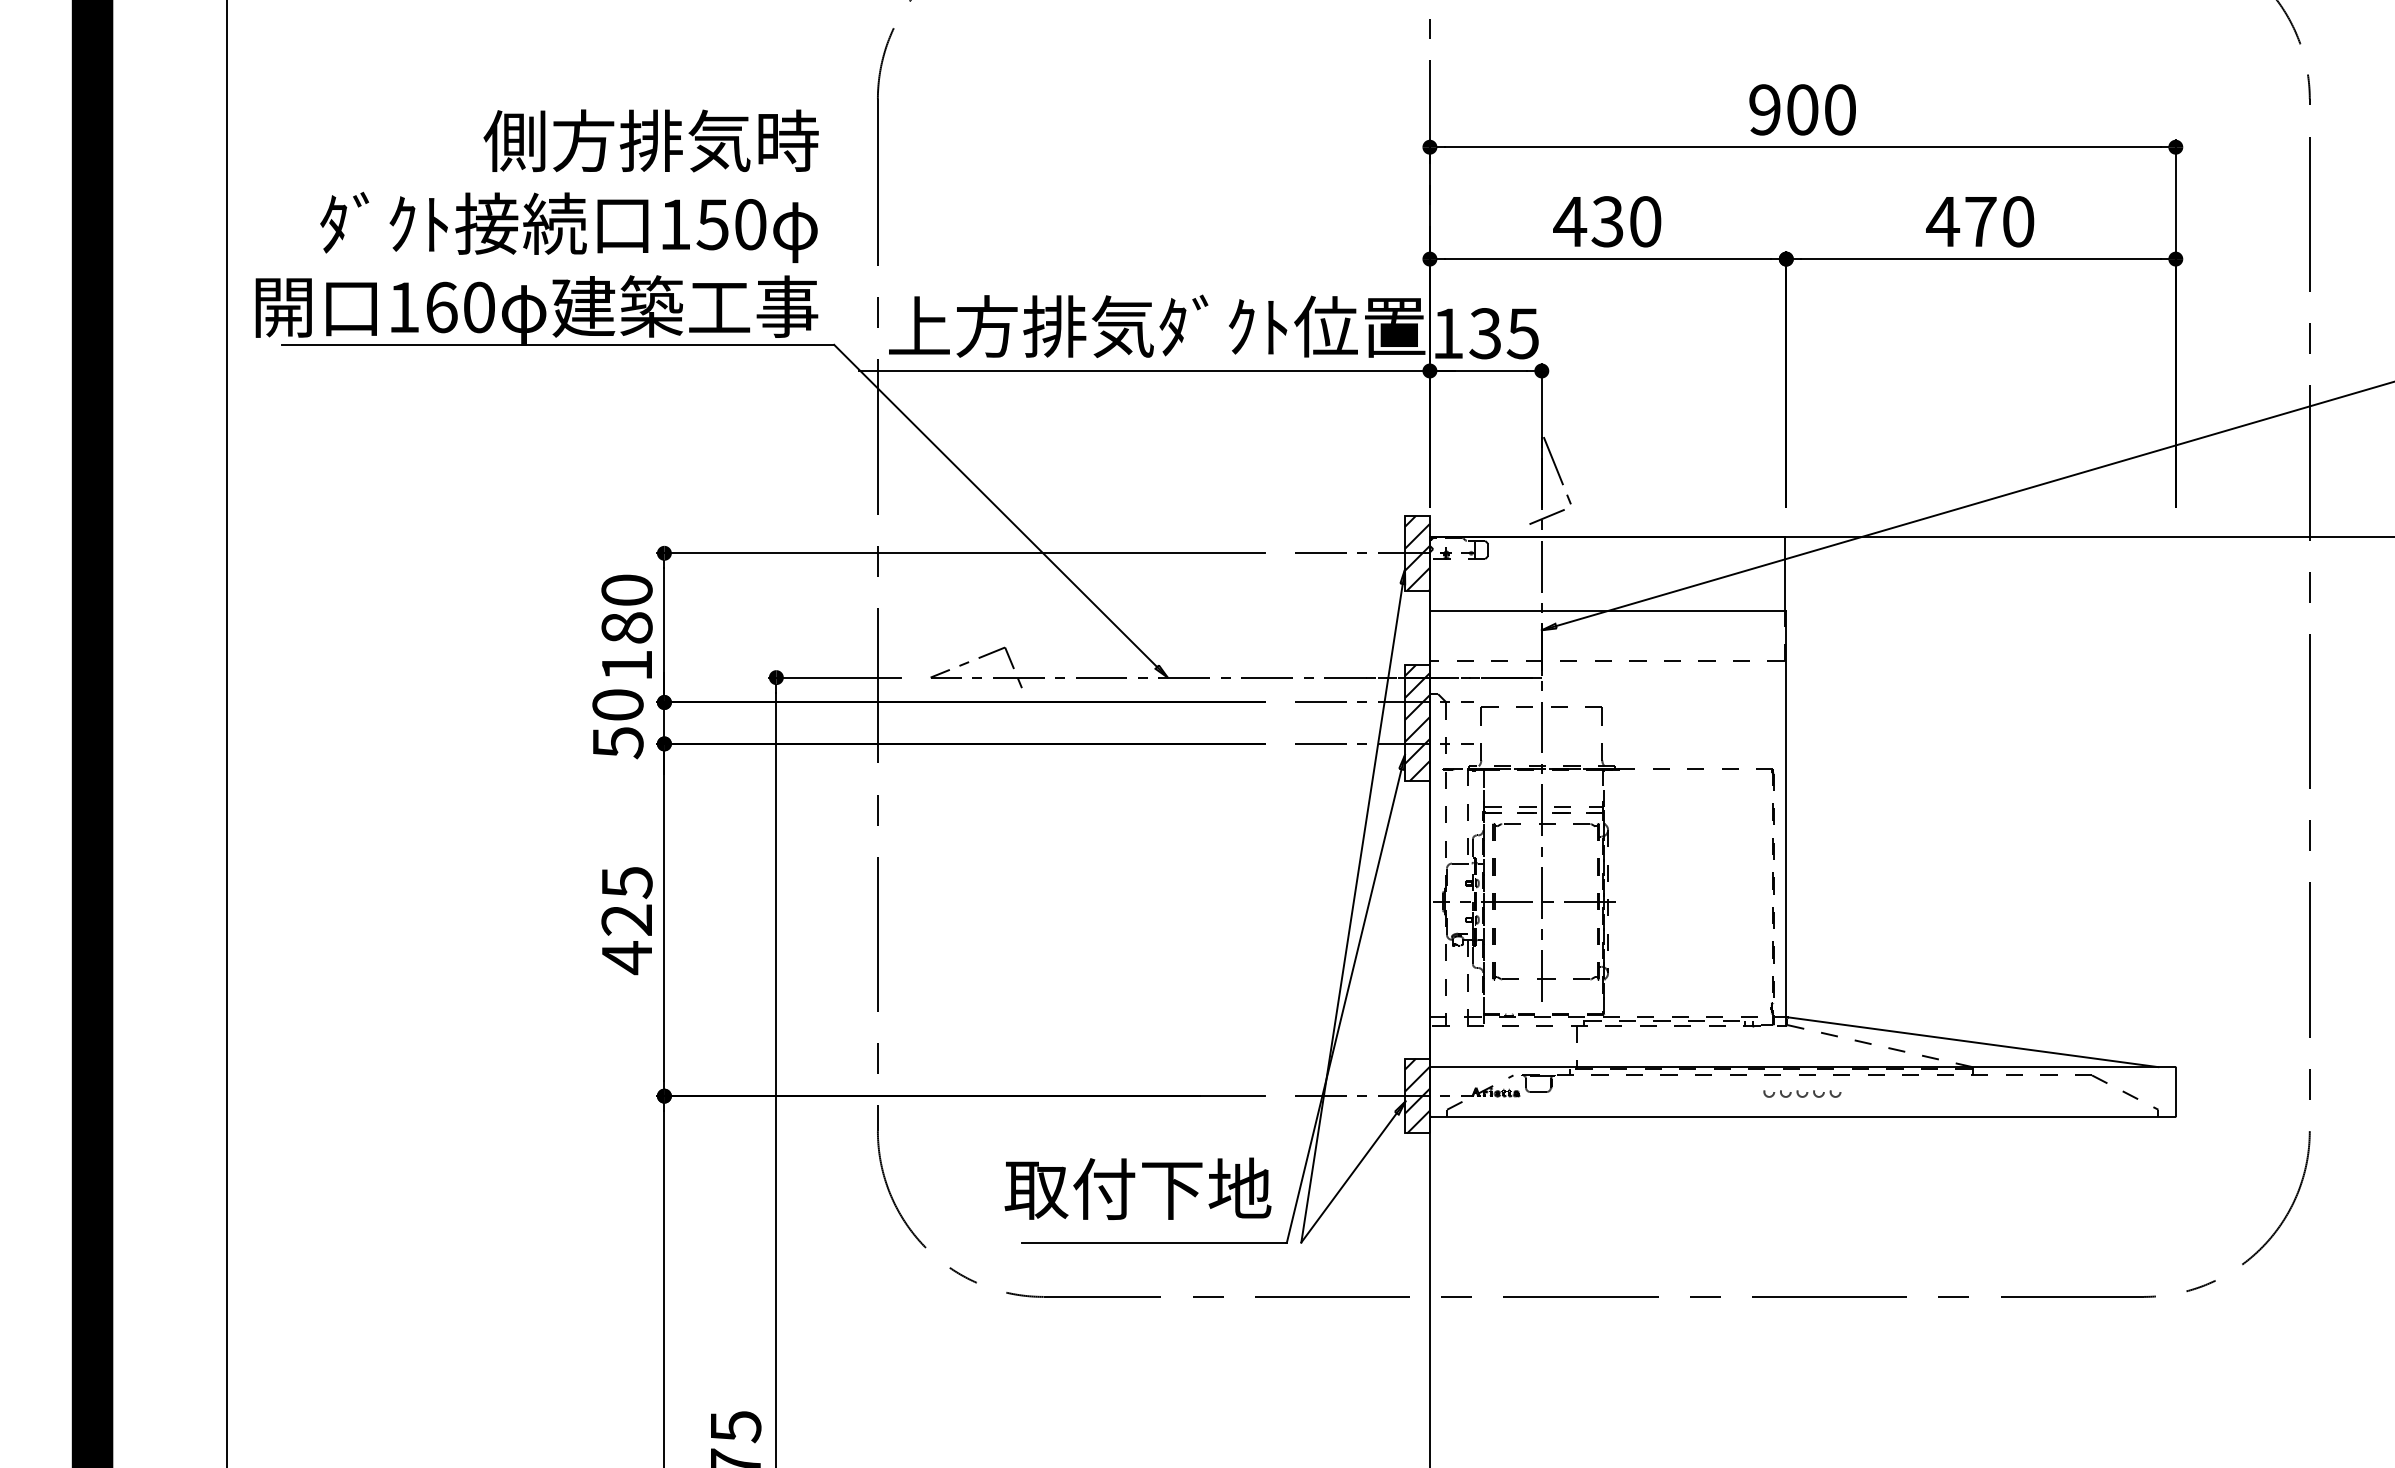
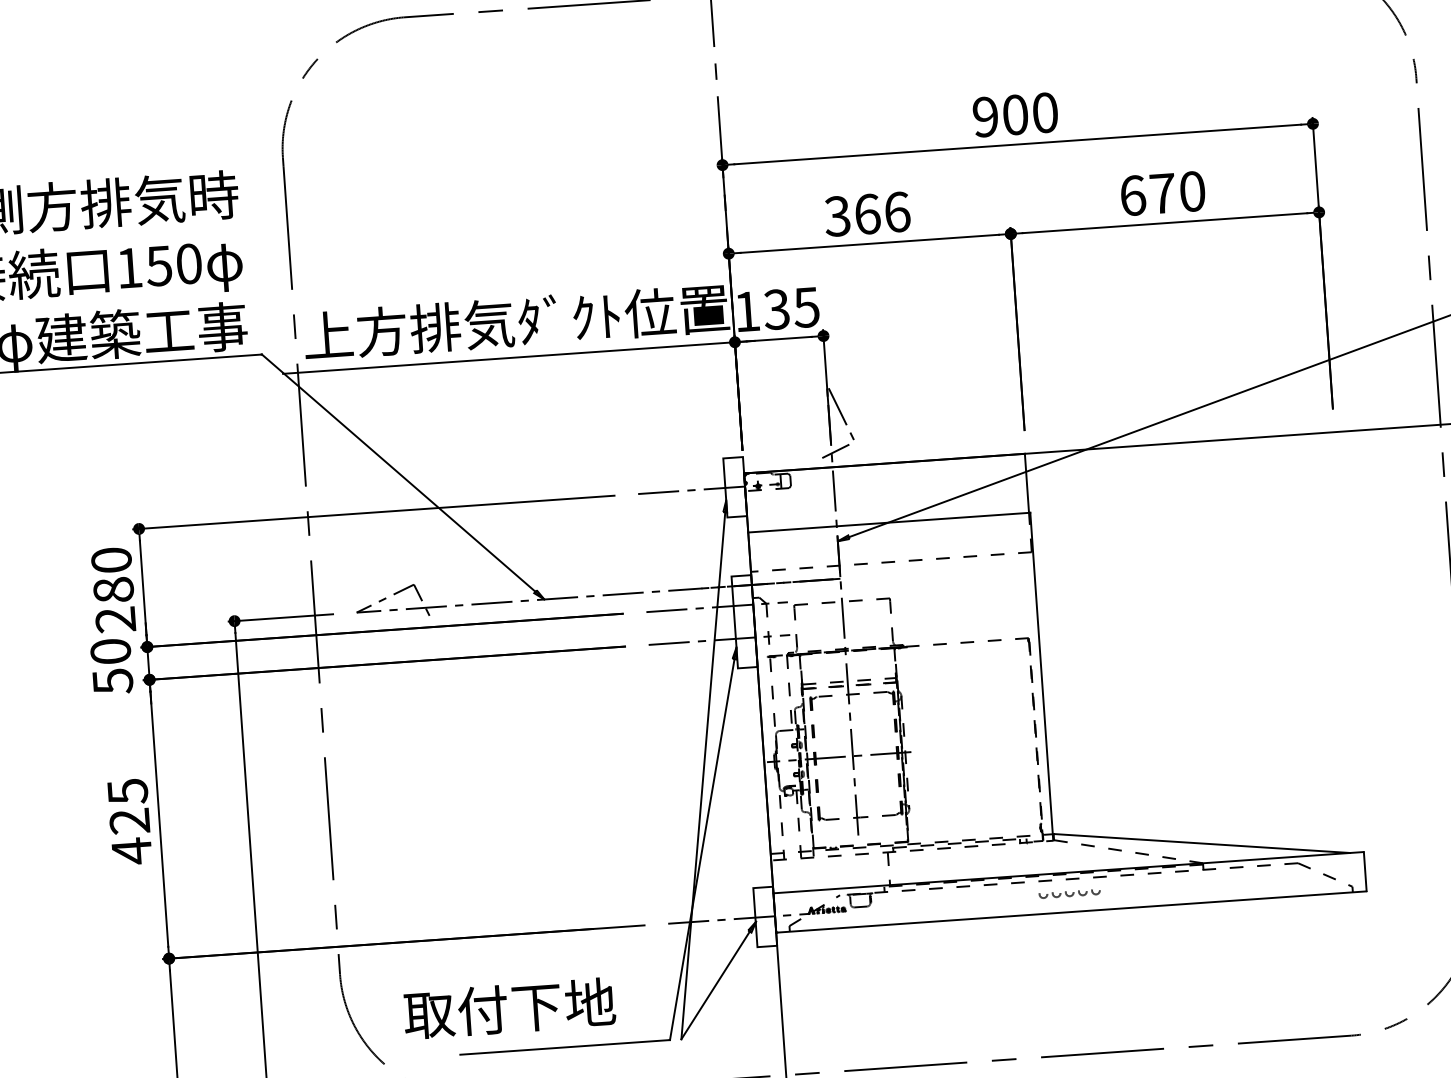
text: (1607, 221) -> (867, 214), 430 -> 366
text: (1943, 221) -> (1133, 195), 470 -> 670
hatch: (1417, 553) -> (735, 487), removed
text: (626, 665) -> (115, 619), 180 -> 280
hatch: (1417, 723) -> (744, 621), removed
hatch: (1417, 1095) -> (765, 916), removed
text: (1137, 1188) -> (509, 1008), moved

